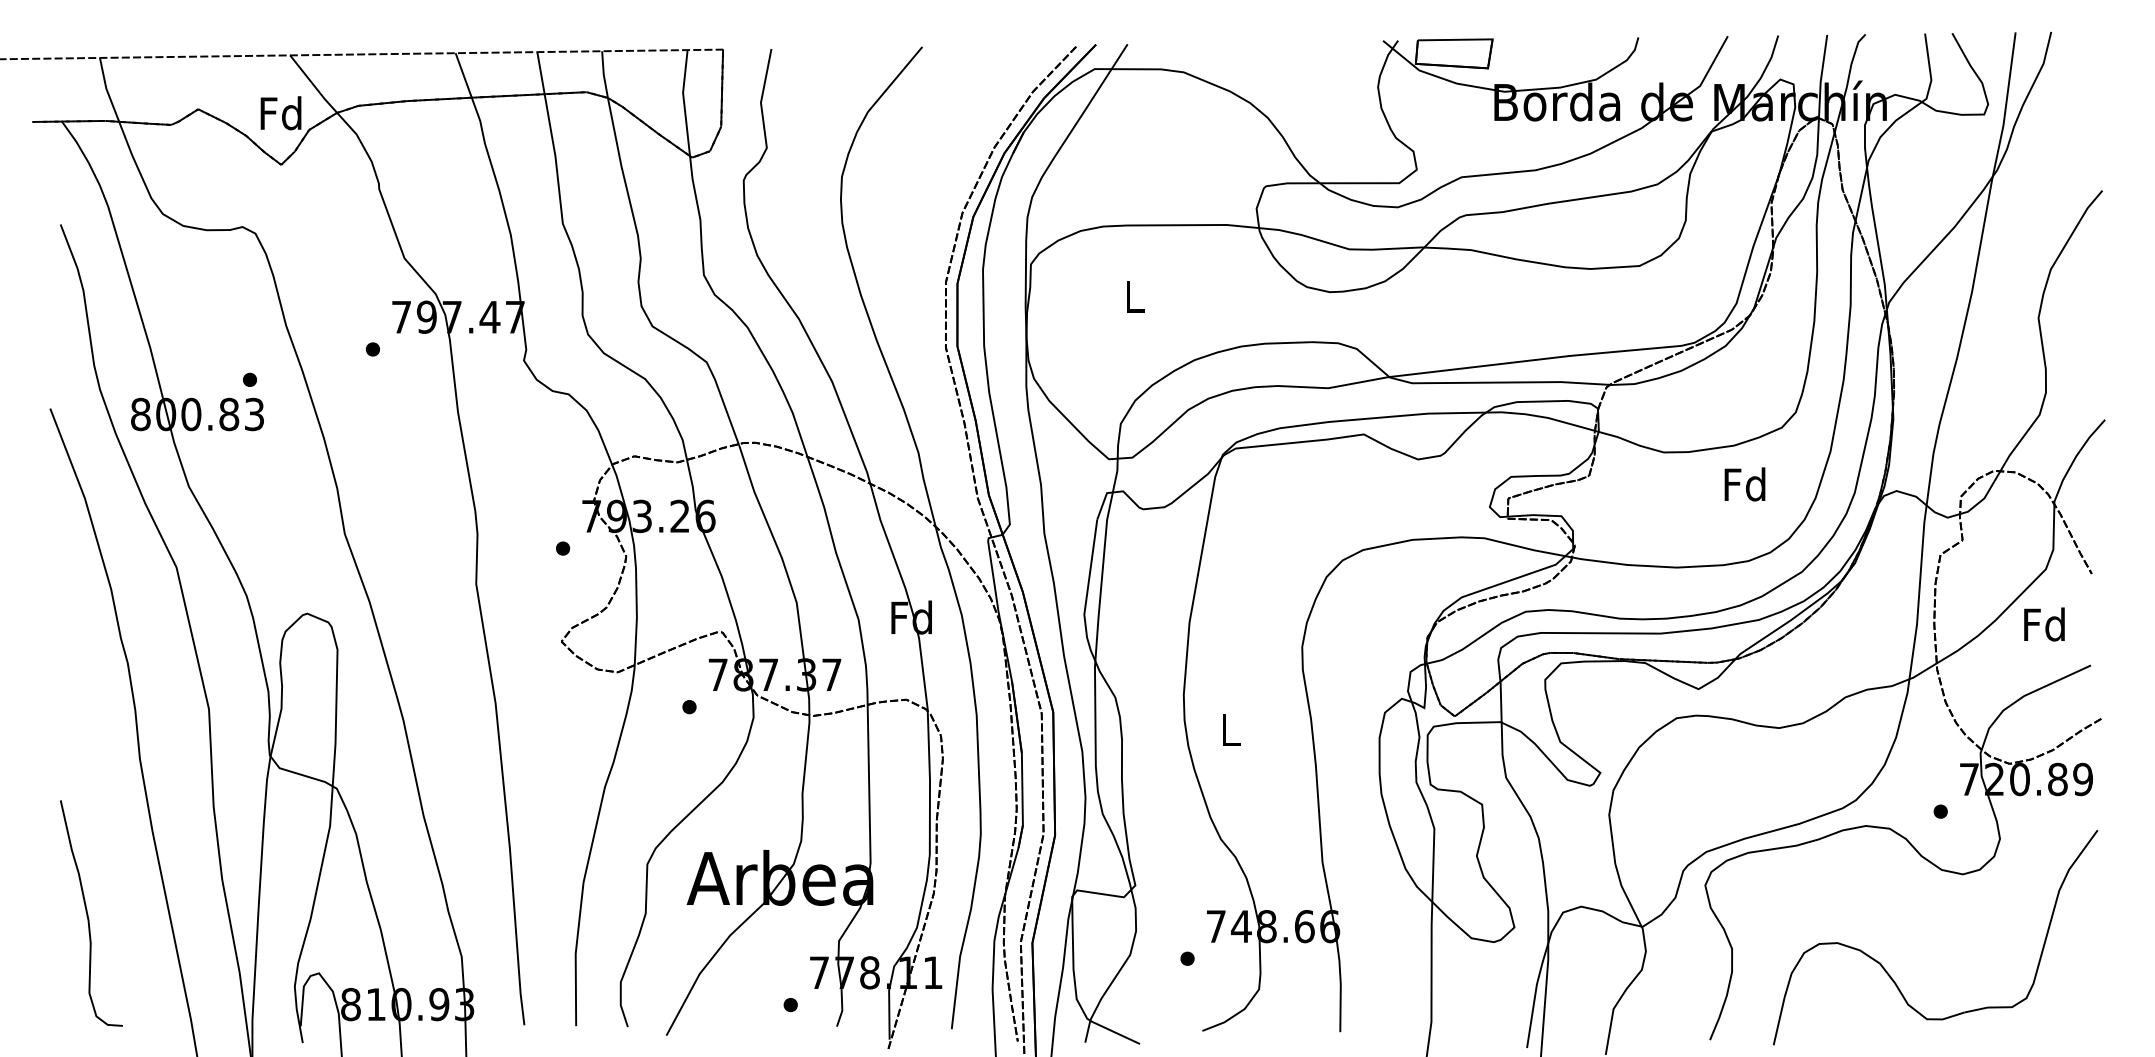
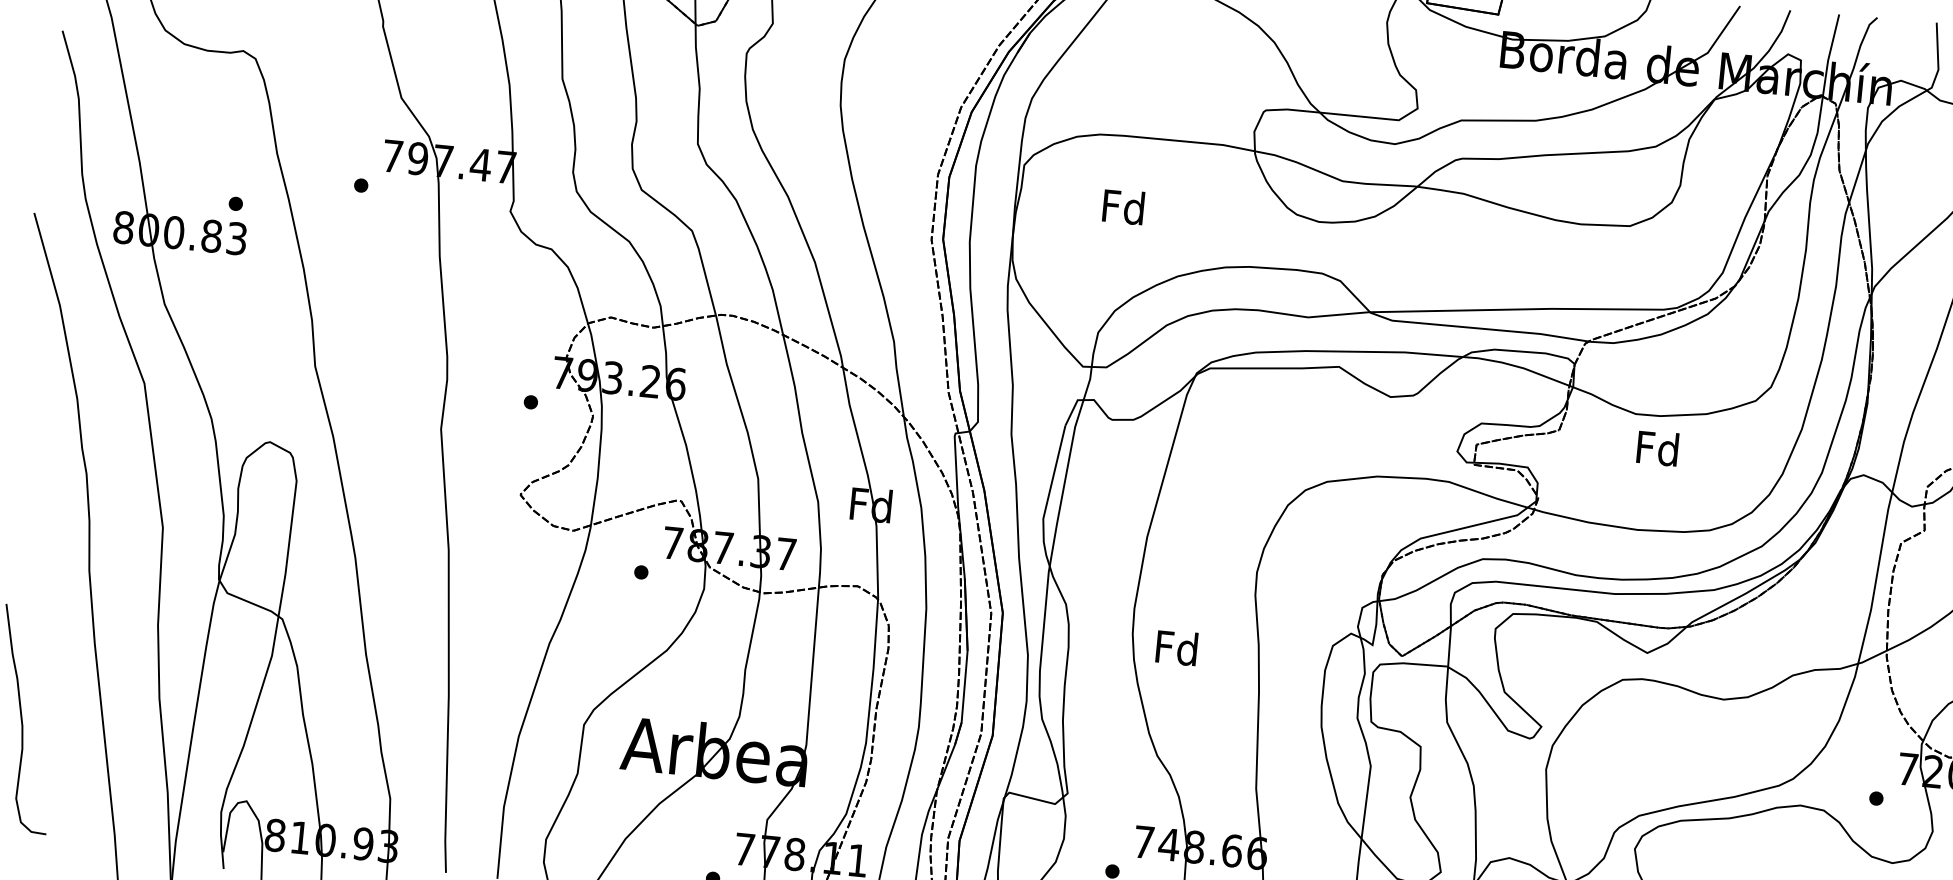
text: (1133, 296) -> (1123, 207), L -> Fd
text: (1744, 484) -> (1657, 448), moved
text: (1229, 729) -> (1176, 647), L -> Fd

